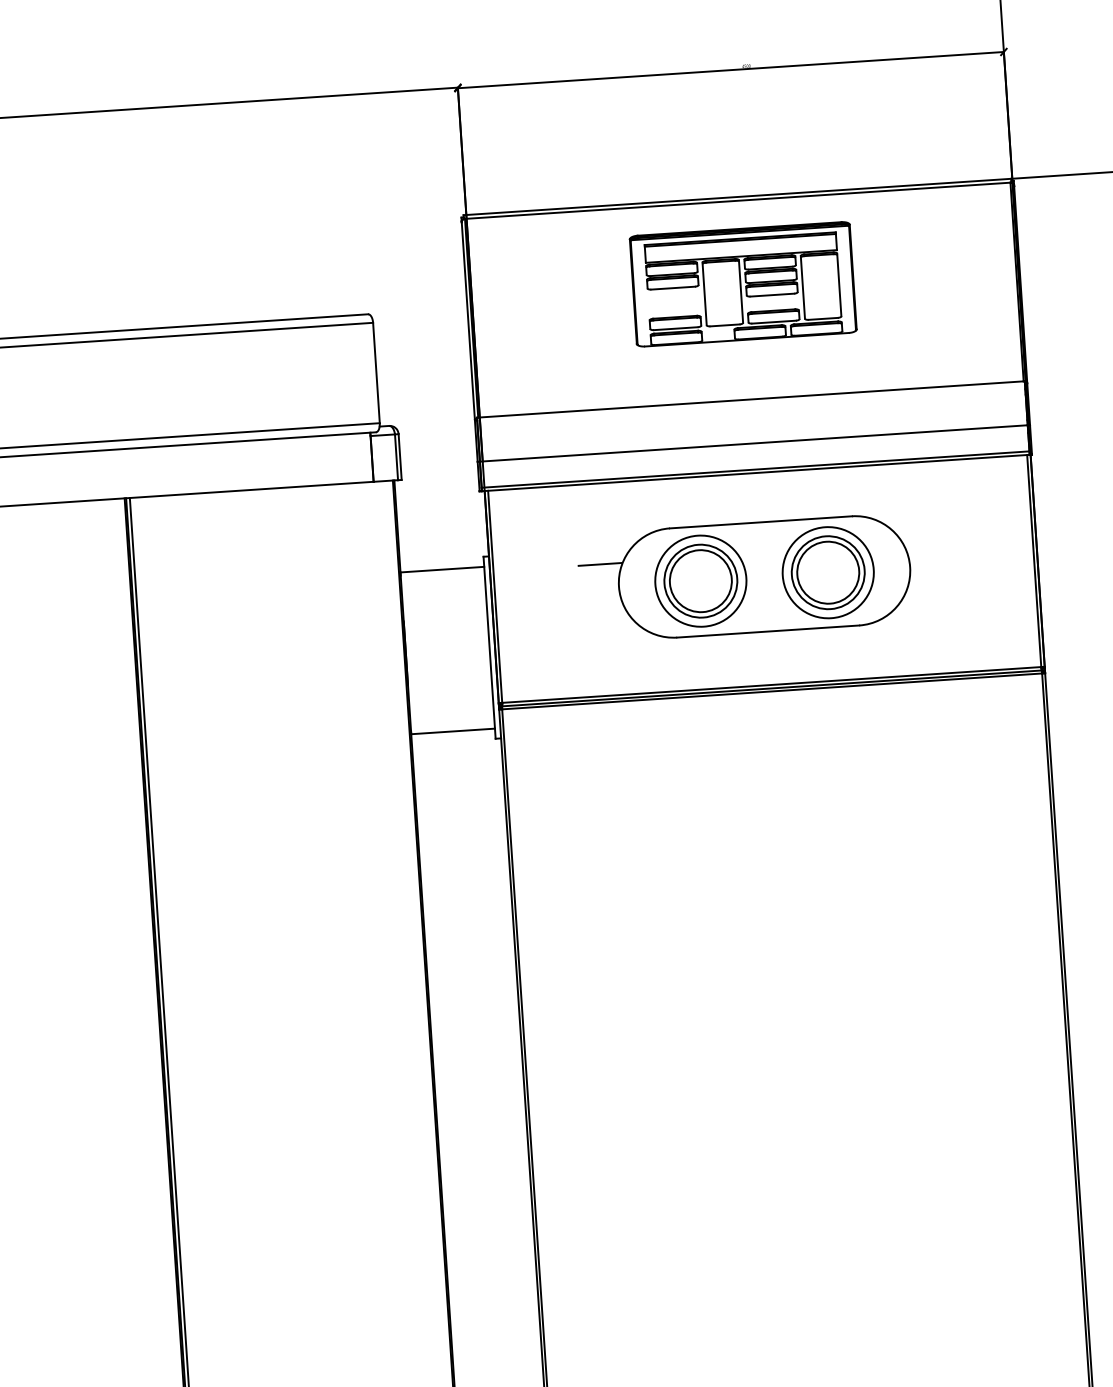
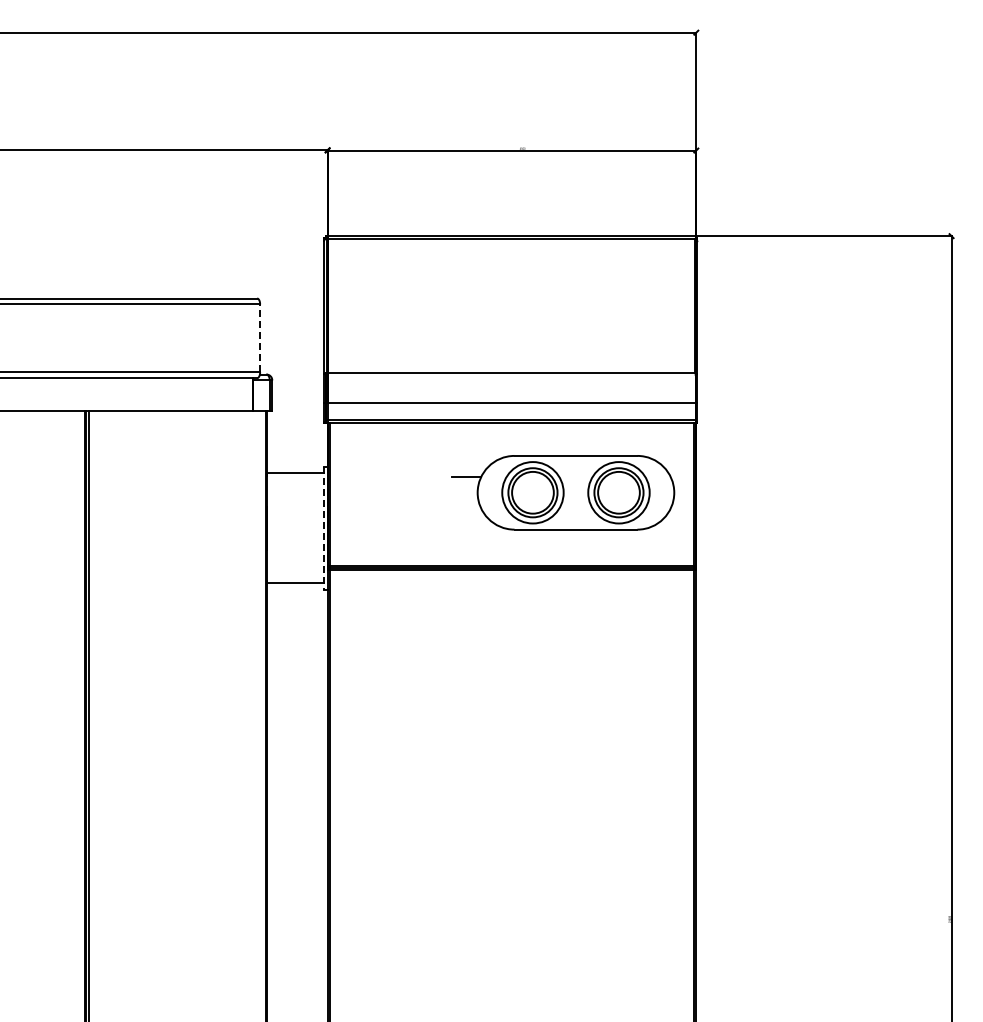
part: (742, 283) -> (510, 294), removed
line: (376, 373) -> (260, 338), solid -> dashed
part: (744, 577) -> (562, 492), moved
line: (488, 648) -> (323, 528), solid -> dashed

